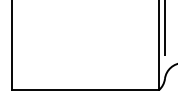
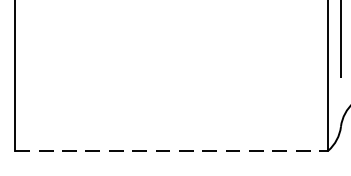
line: (85, 90) -> (172, 151), solid -> dashed

